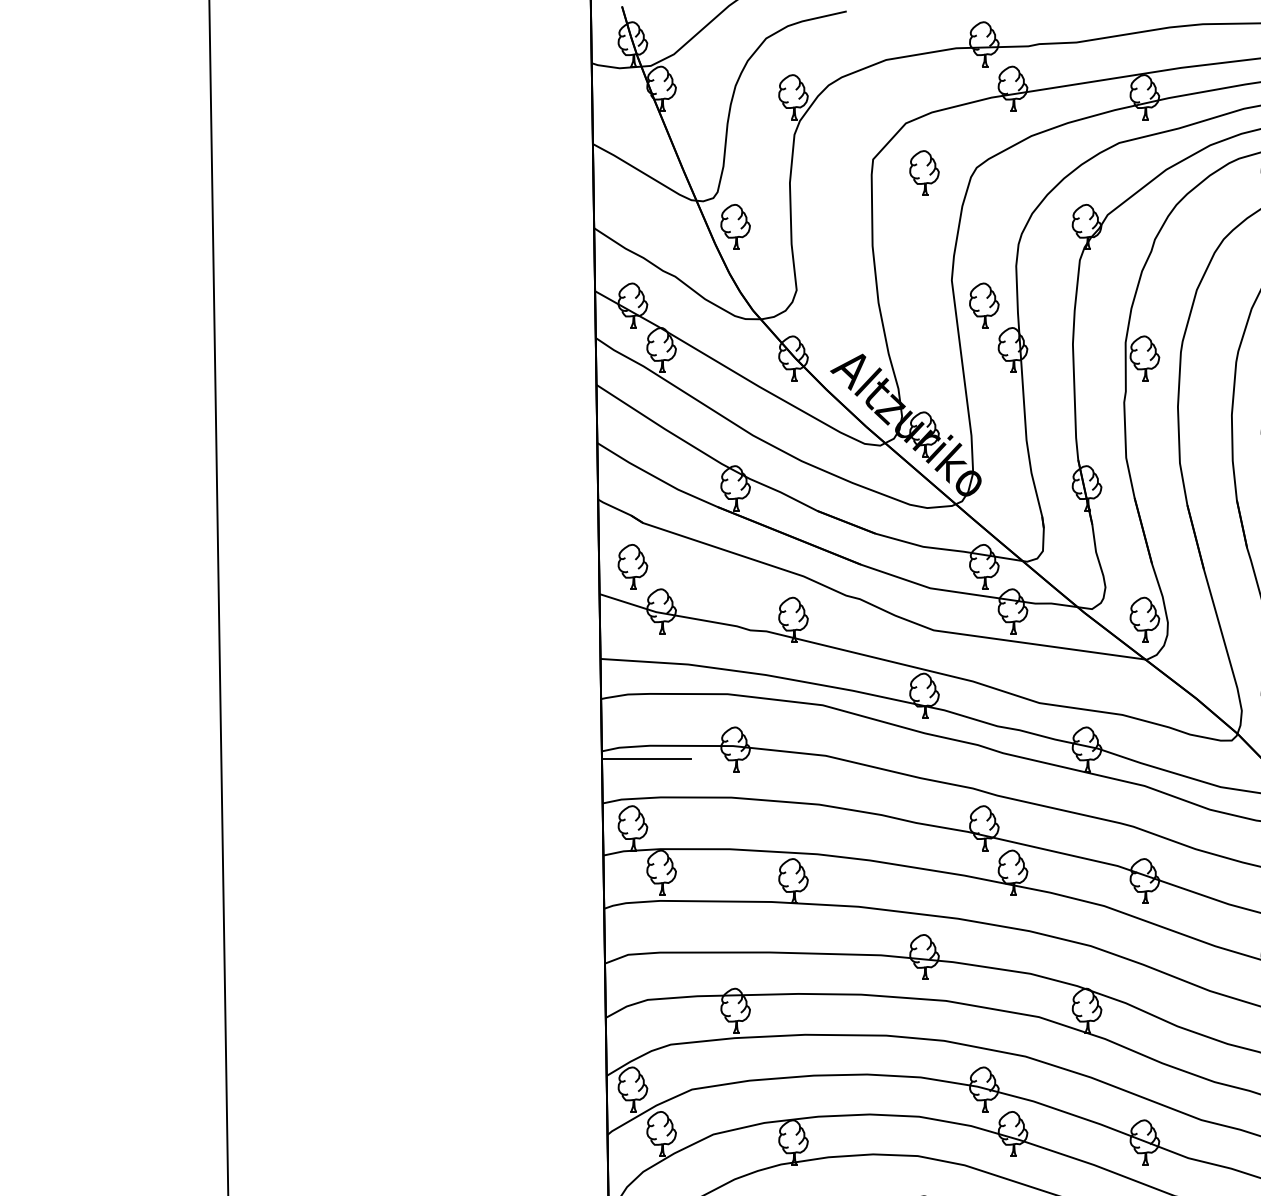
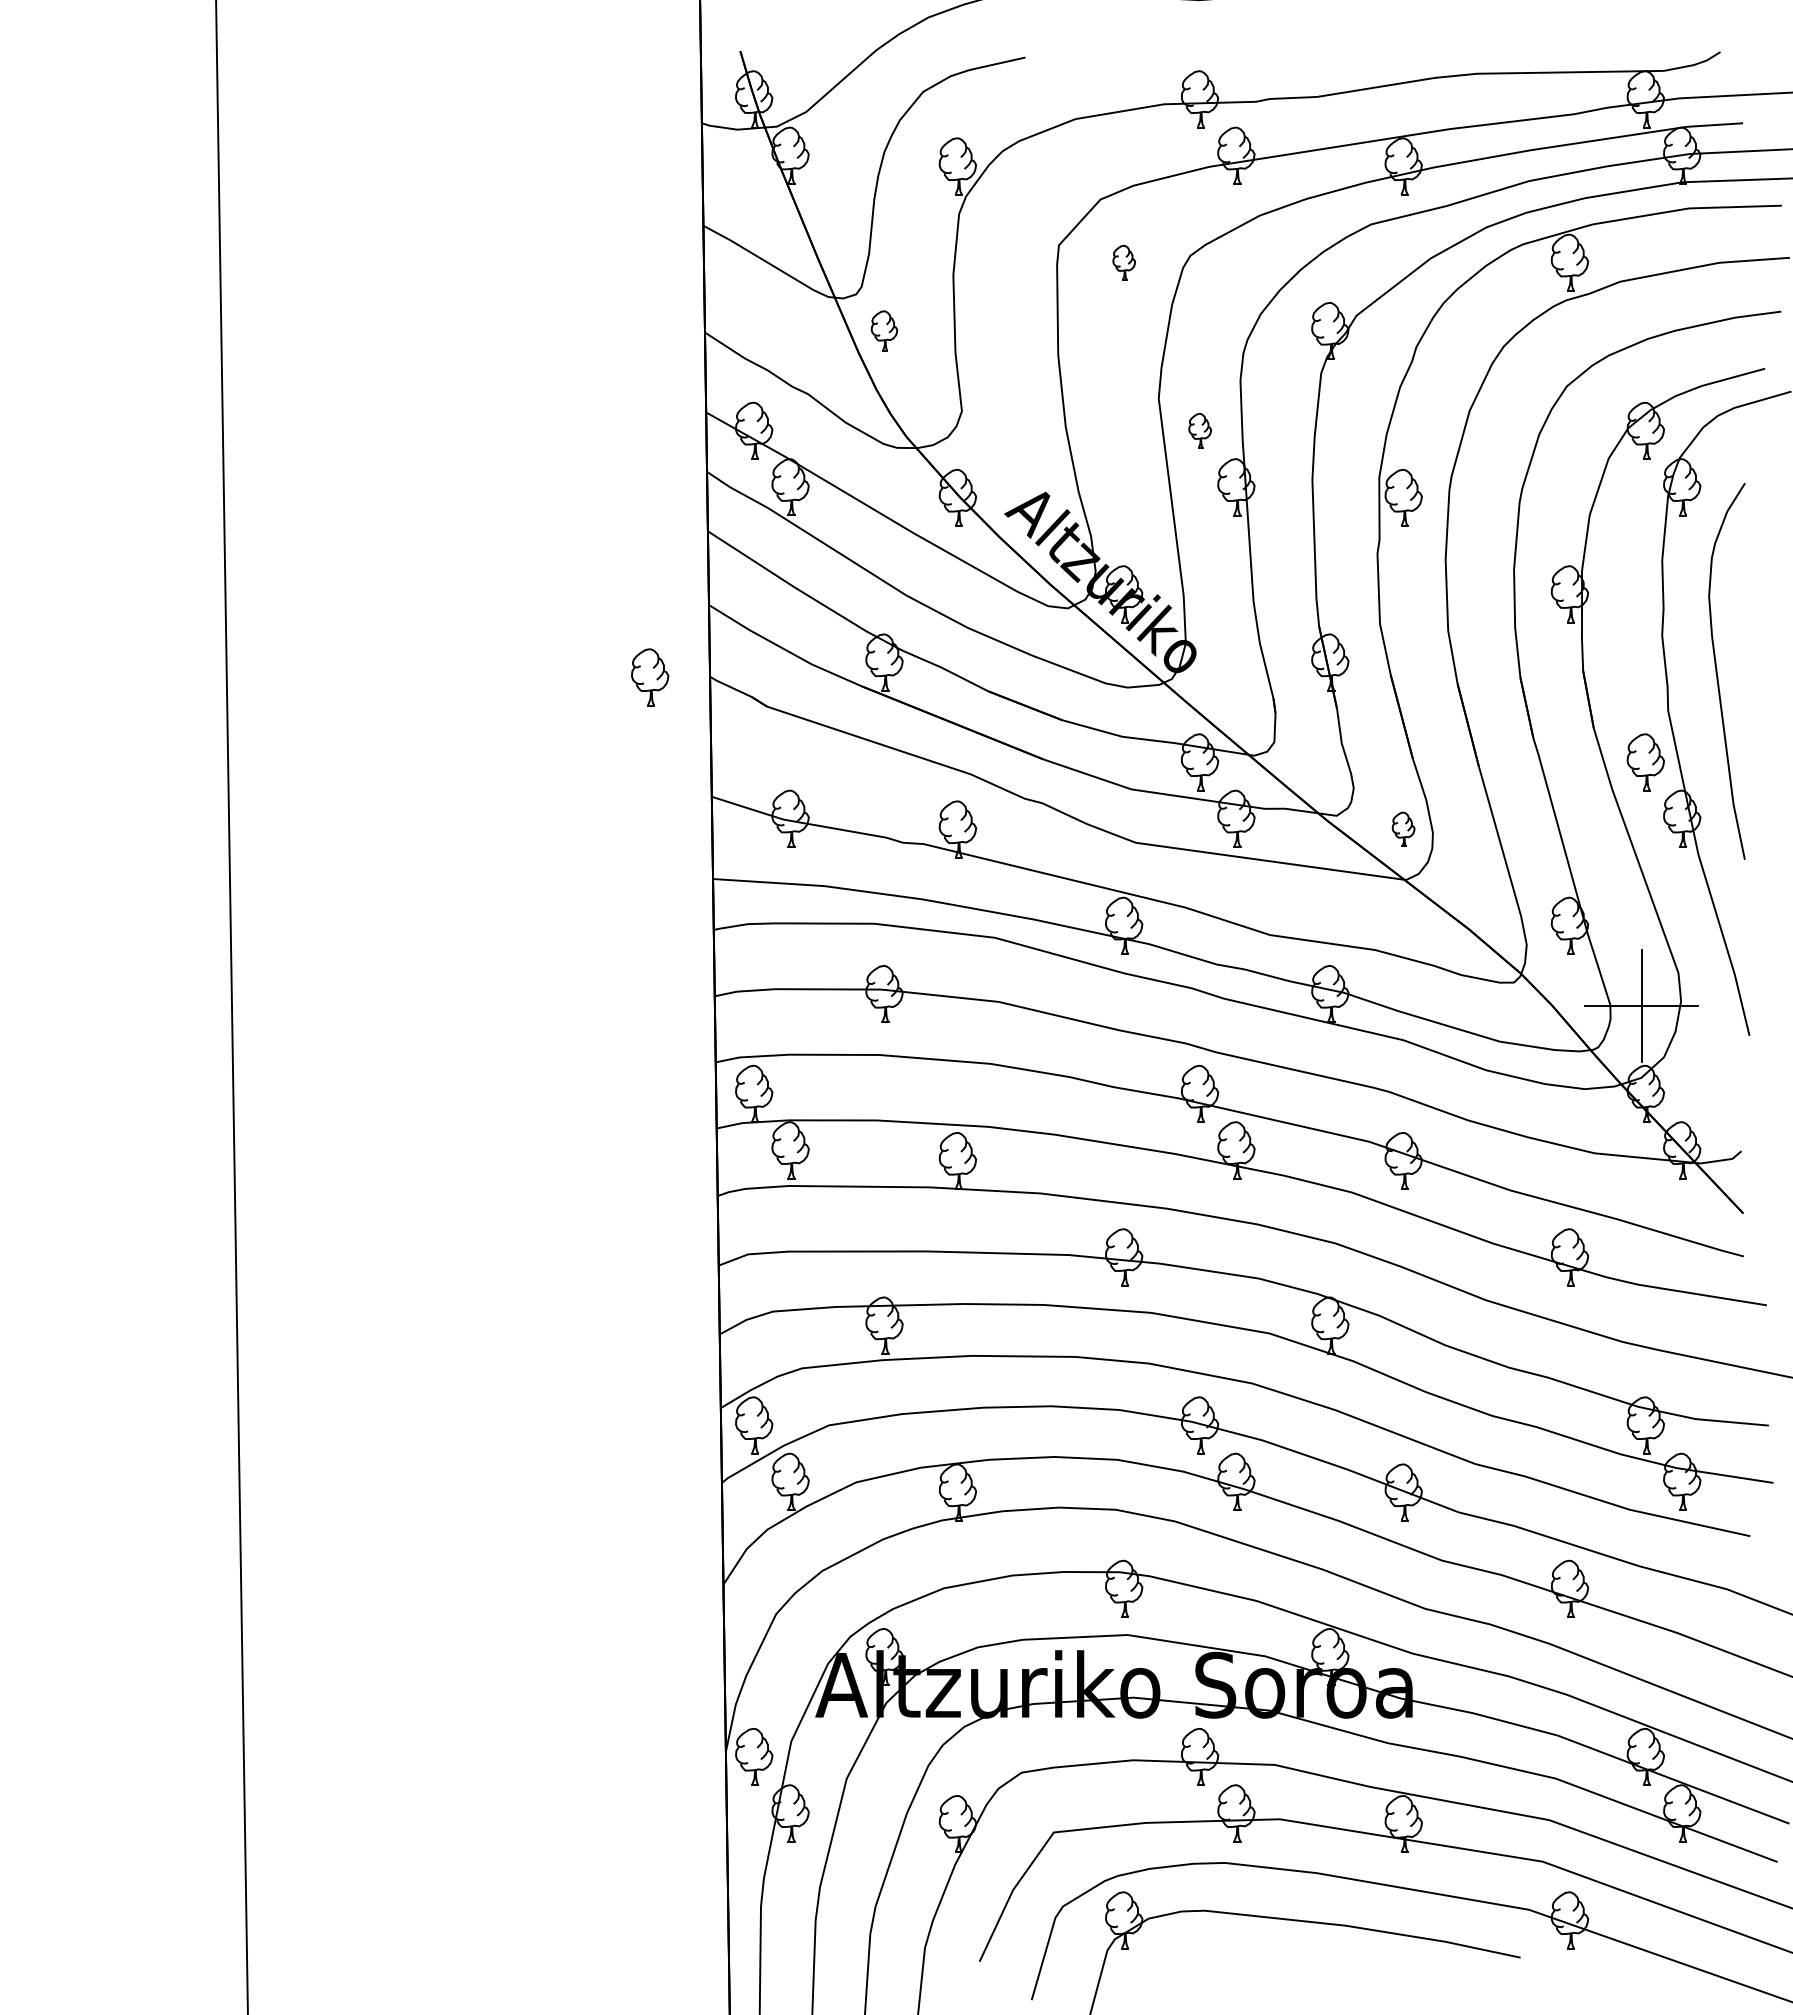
part: (924, 172) -> (1124, 262), size x0.6
part: (735, 226) -> (884, 330), size x0.7
part: (984, 305) -> (1200, 430), size x0.6
part: (633, 567) -> (650, 677), moved
part: (1144, 619) -> (1403, 829), size x0.6
line: (645, 758) -> (770, 1005), removed

